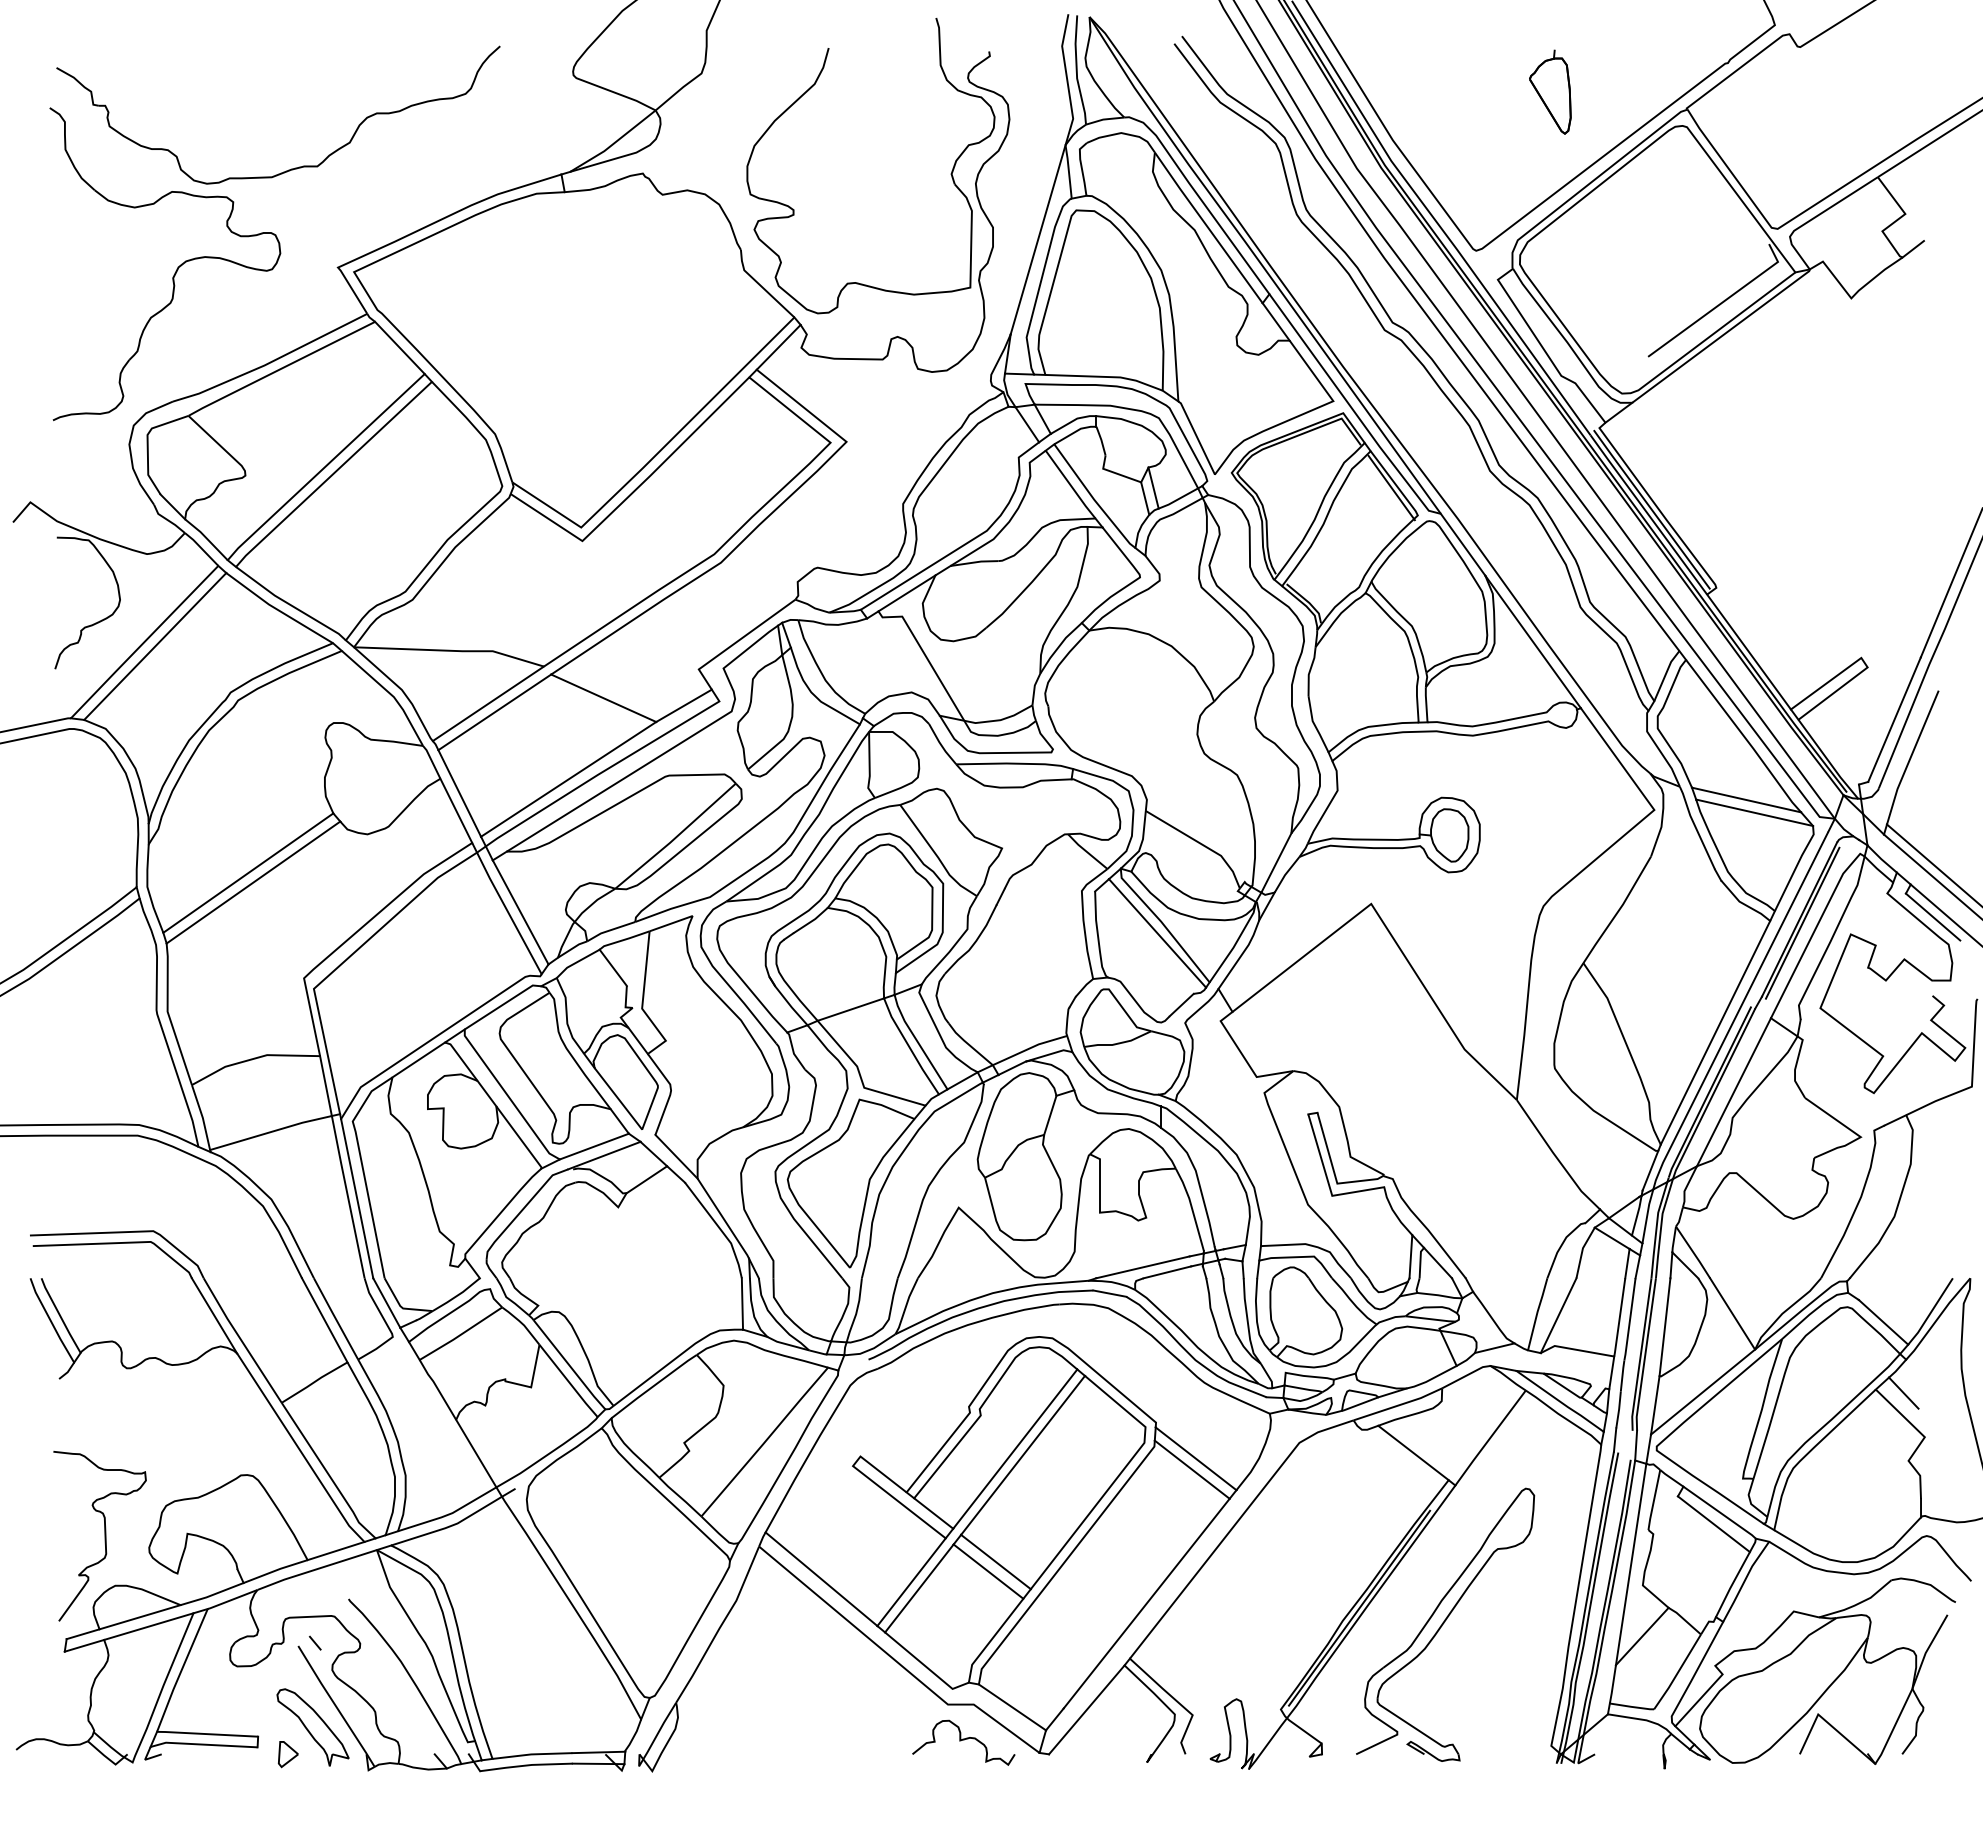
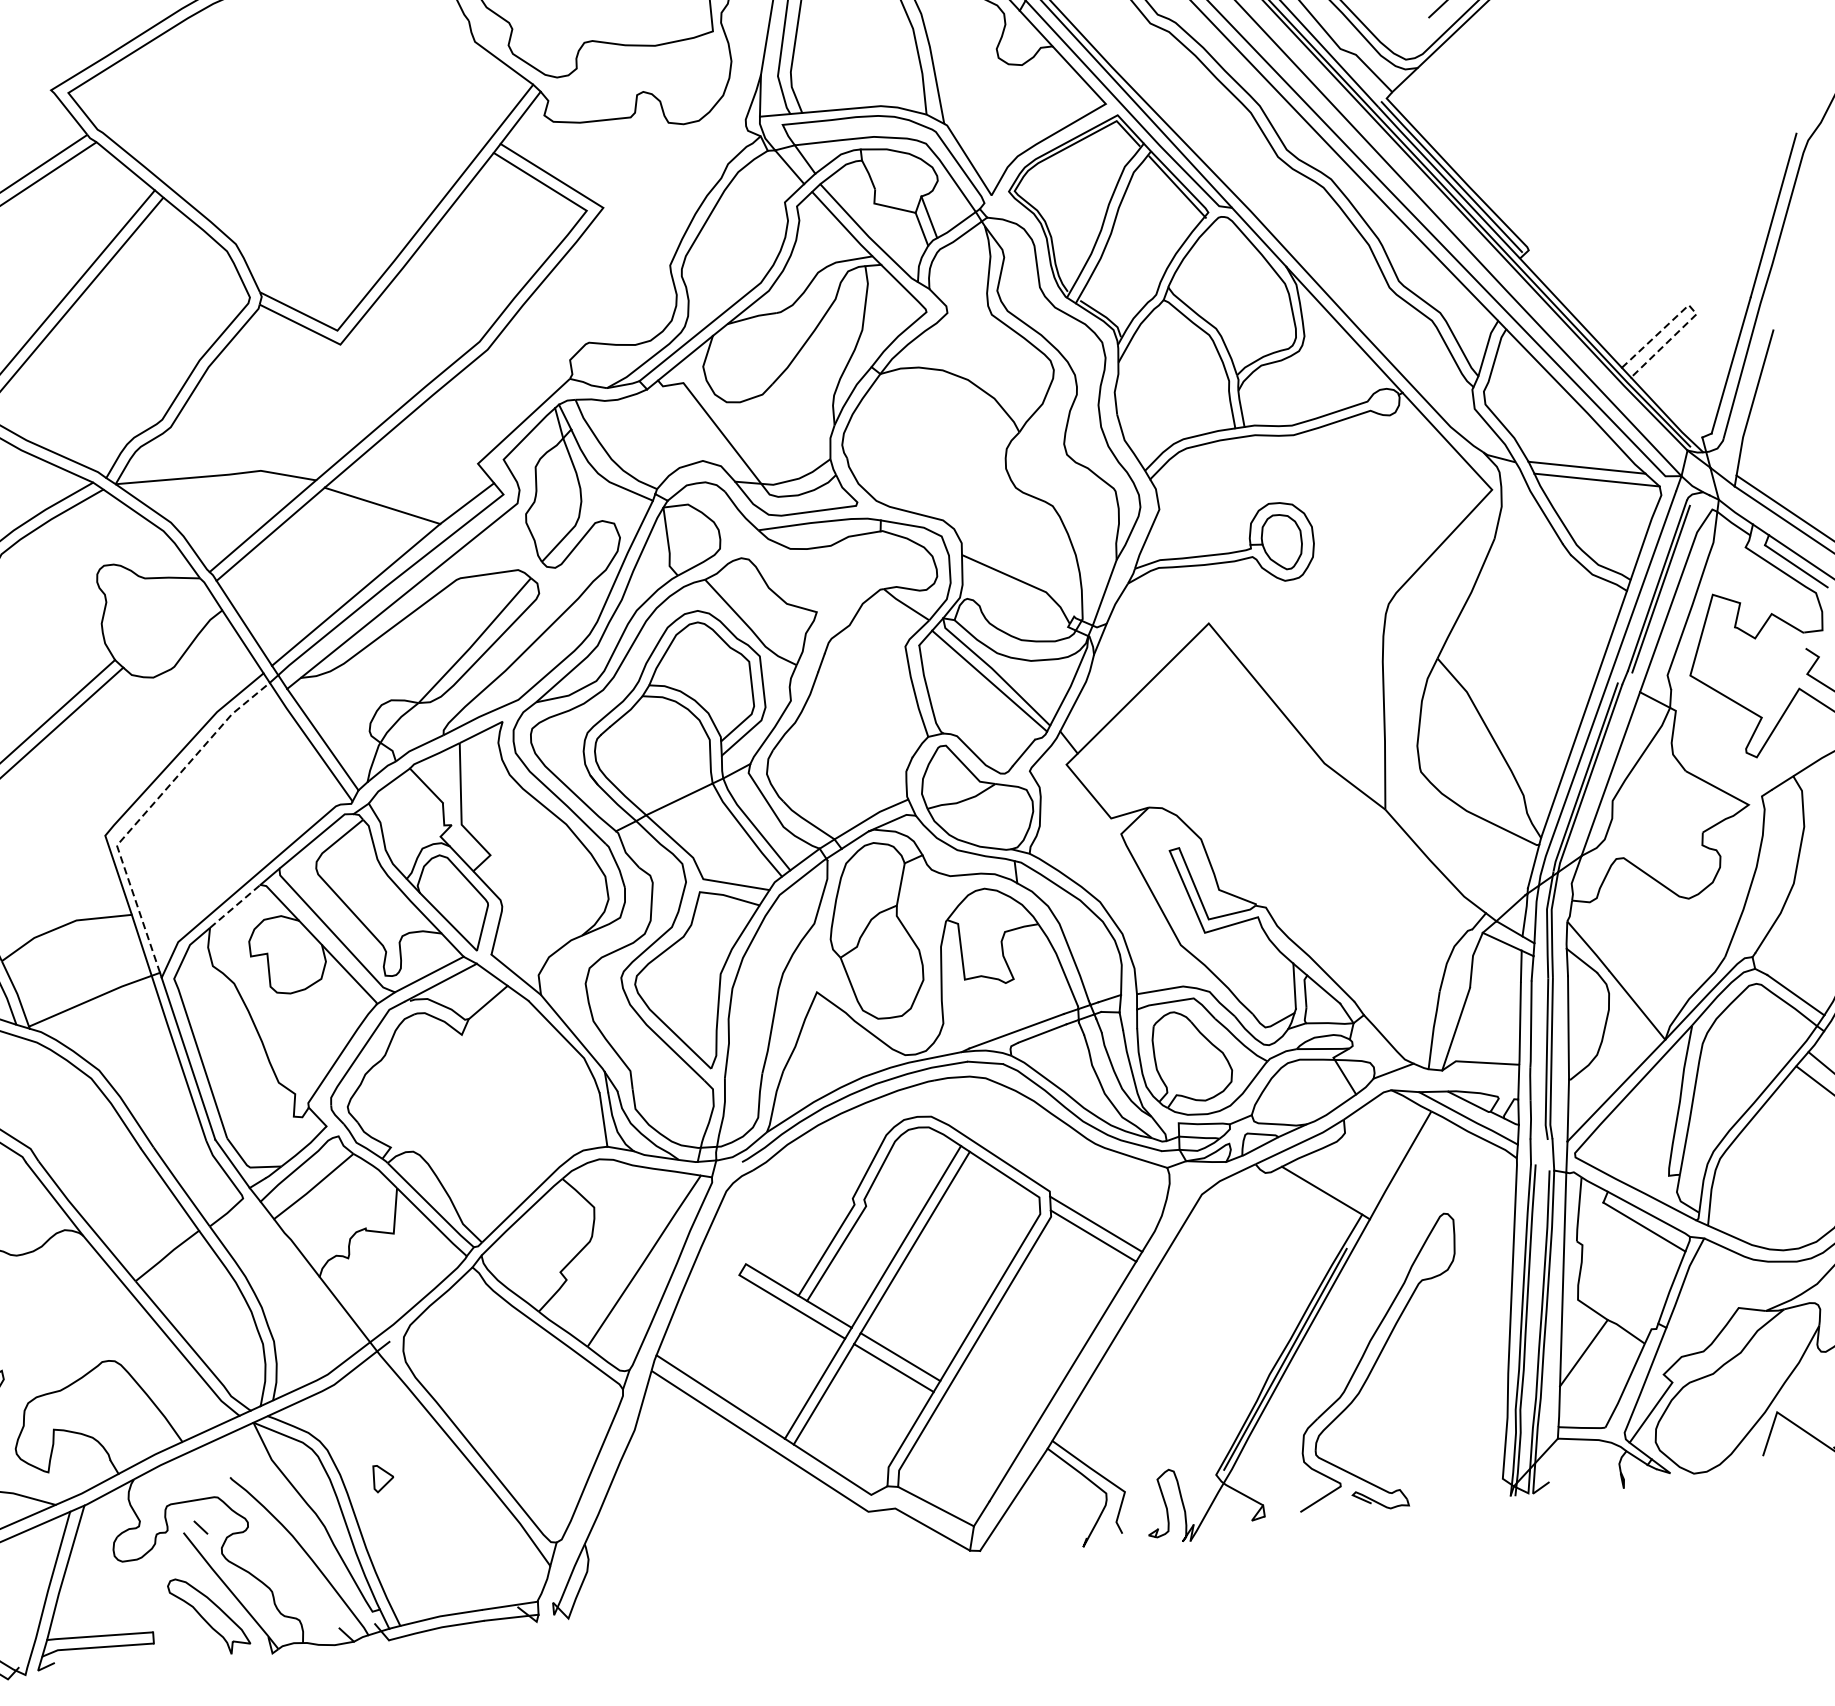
line: (1864, 662) -> (1692, 309), solid -> dashed
line: (345, 960) -> (146, 811), solid -> dashed
line: (418, 1059) -> (234, 905), solid -> dashed
curve: (963, 1740) -> (889, 1547), removed
part: (288, 1754) -> (383, 1478), moved

